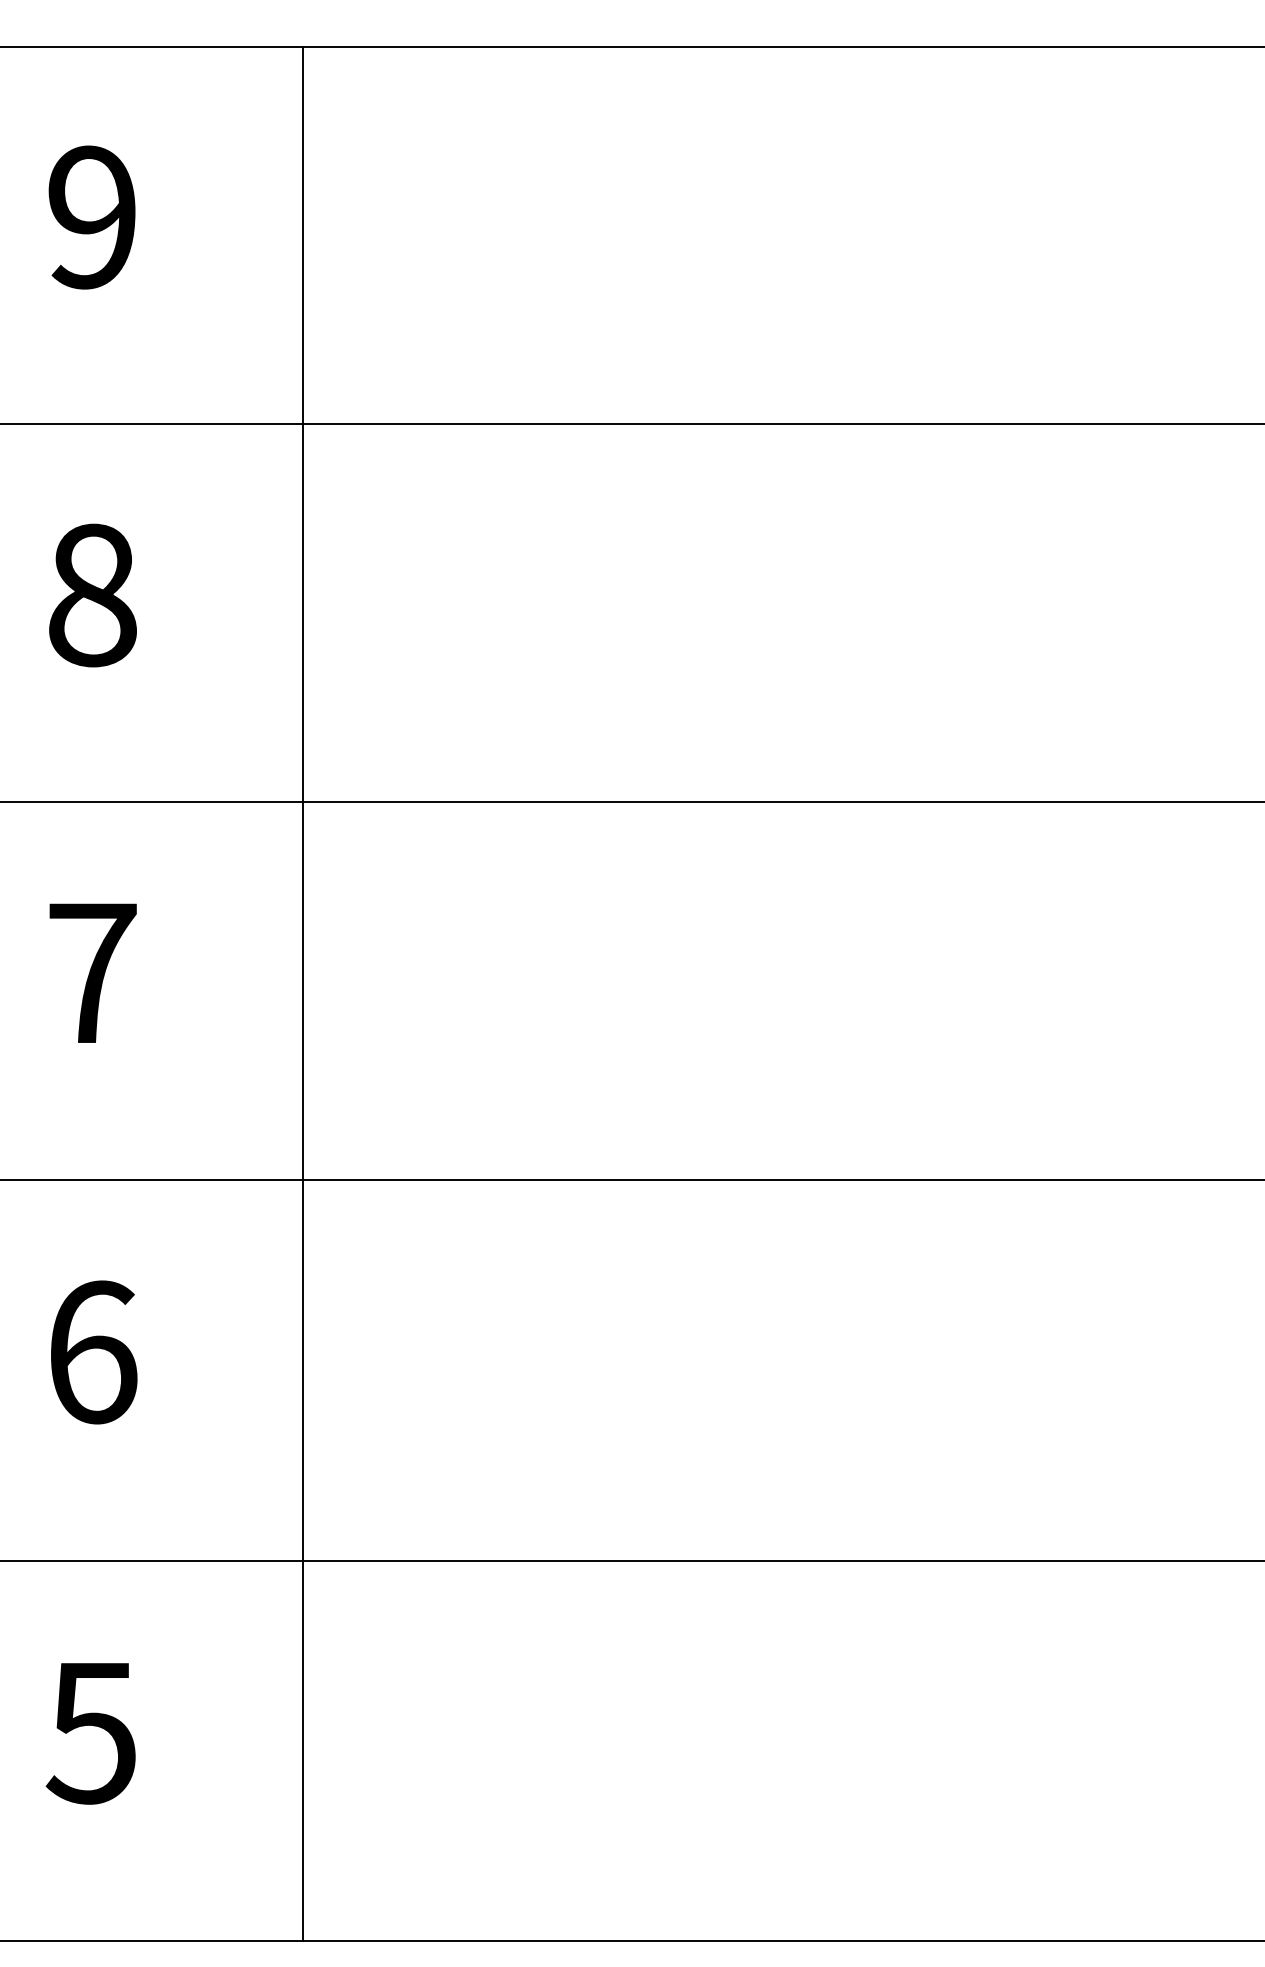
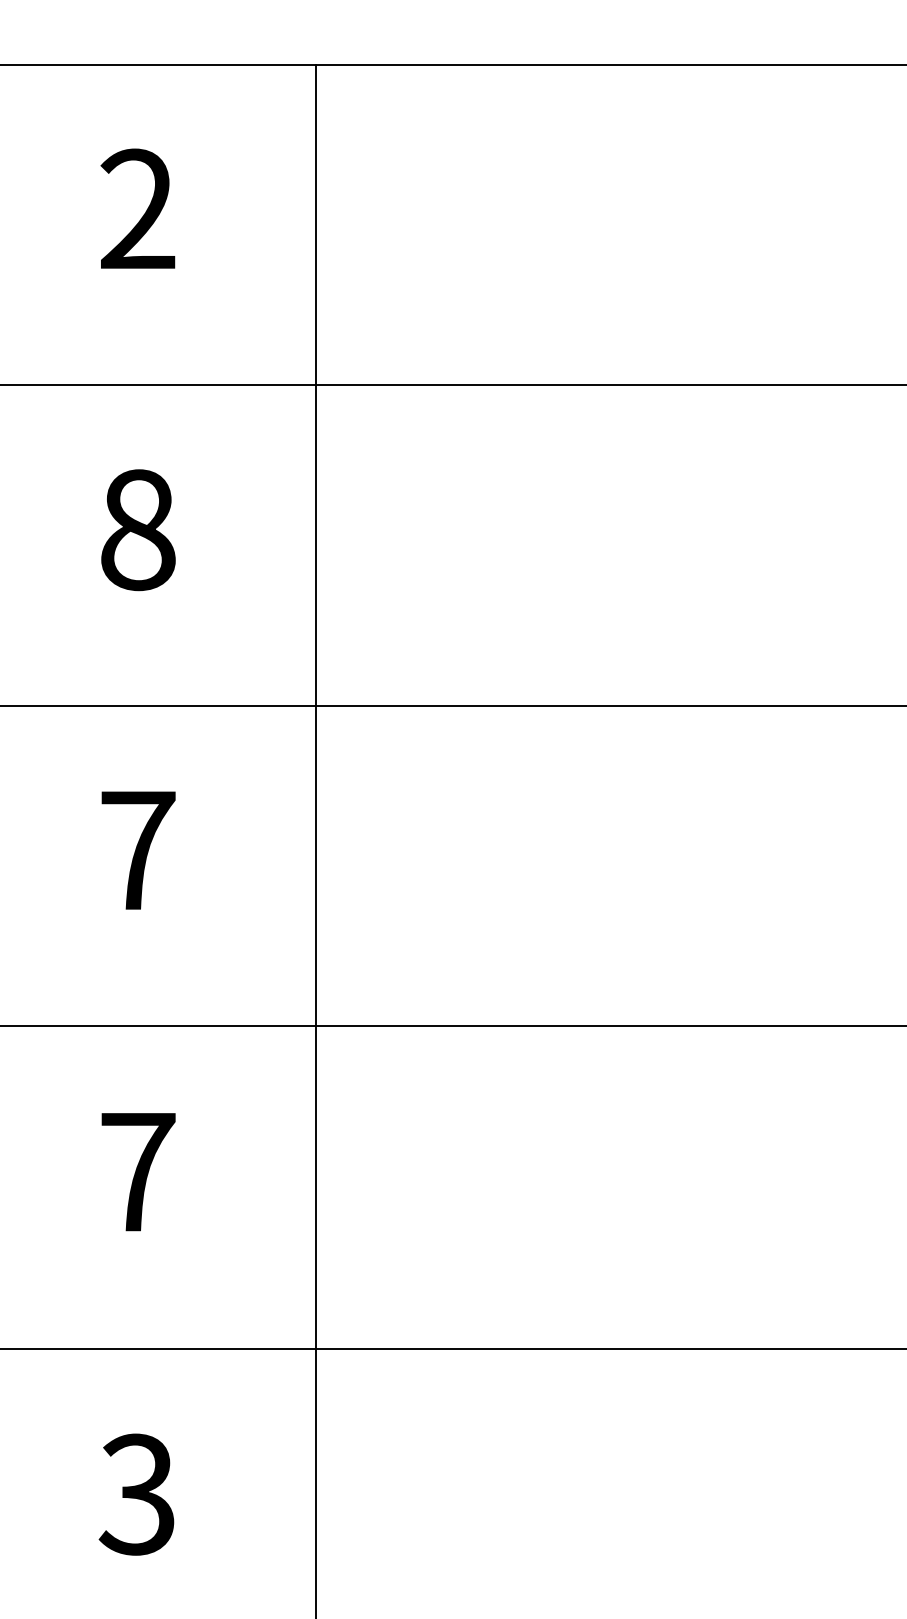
text: (92, 217) -> (138, 209), 9 -> 2
text: (93, 1352) -> (138, 1172), 6 -> 7
text: (90, 1732) -> (136, 1494), 5 -> 3

